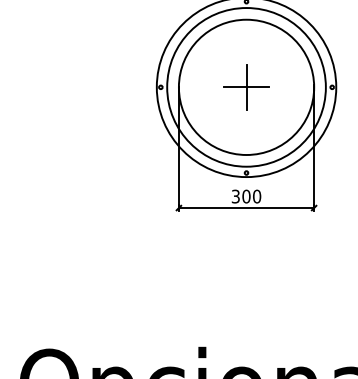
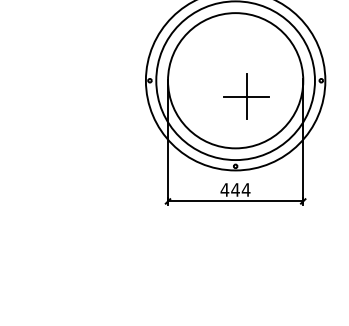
part: (246, 87) -> (246, 96), moved
text: (246, 196) -> (235, 189), 300 -> 444

